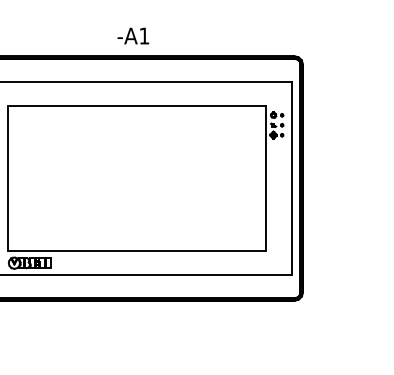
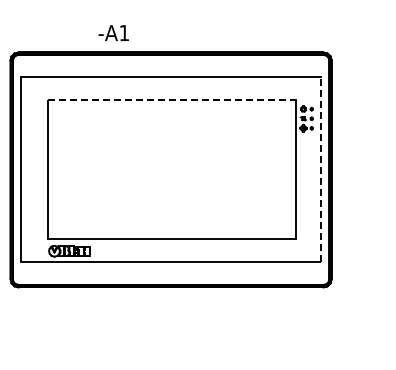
text: (133, 35) -> (113, 32), moved
line: (136, 105) -> (171, 99), solid -> dashed
line: (292, 178) -> (321, 169), solid -> dashed

